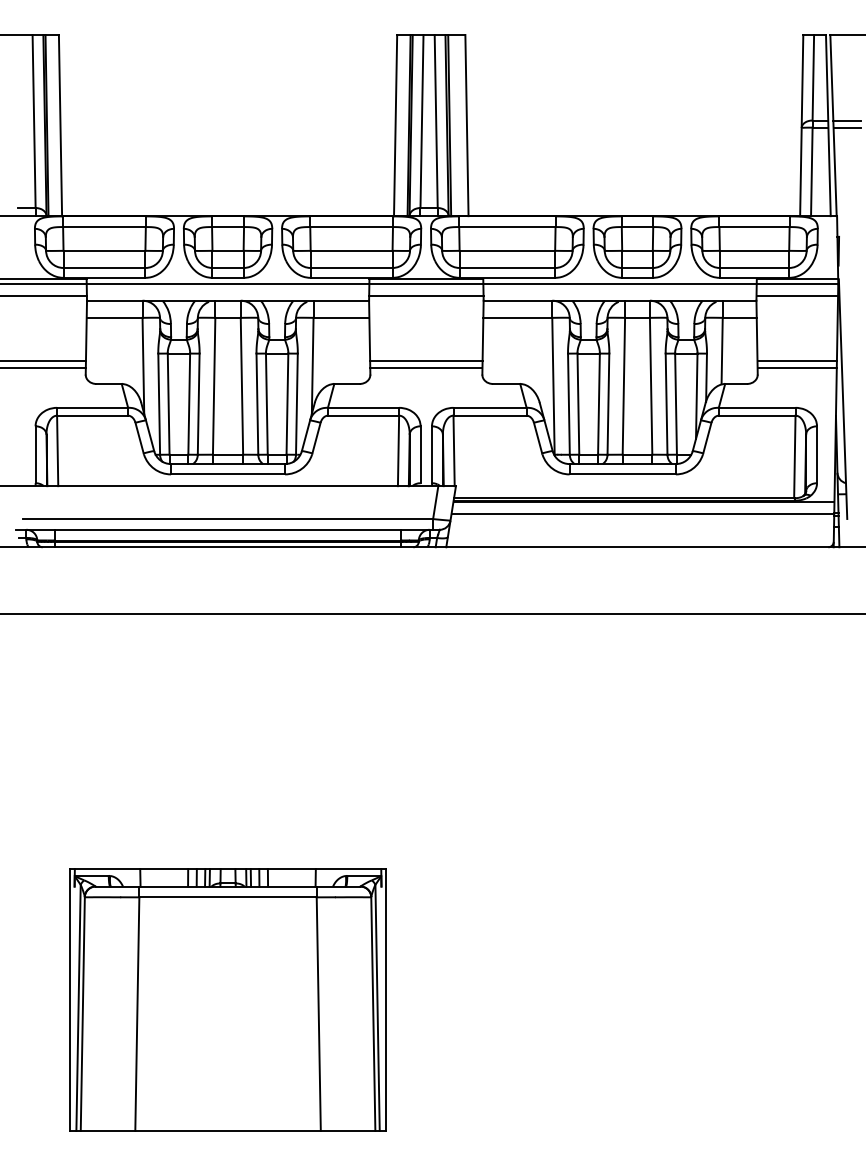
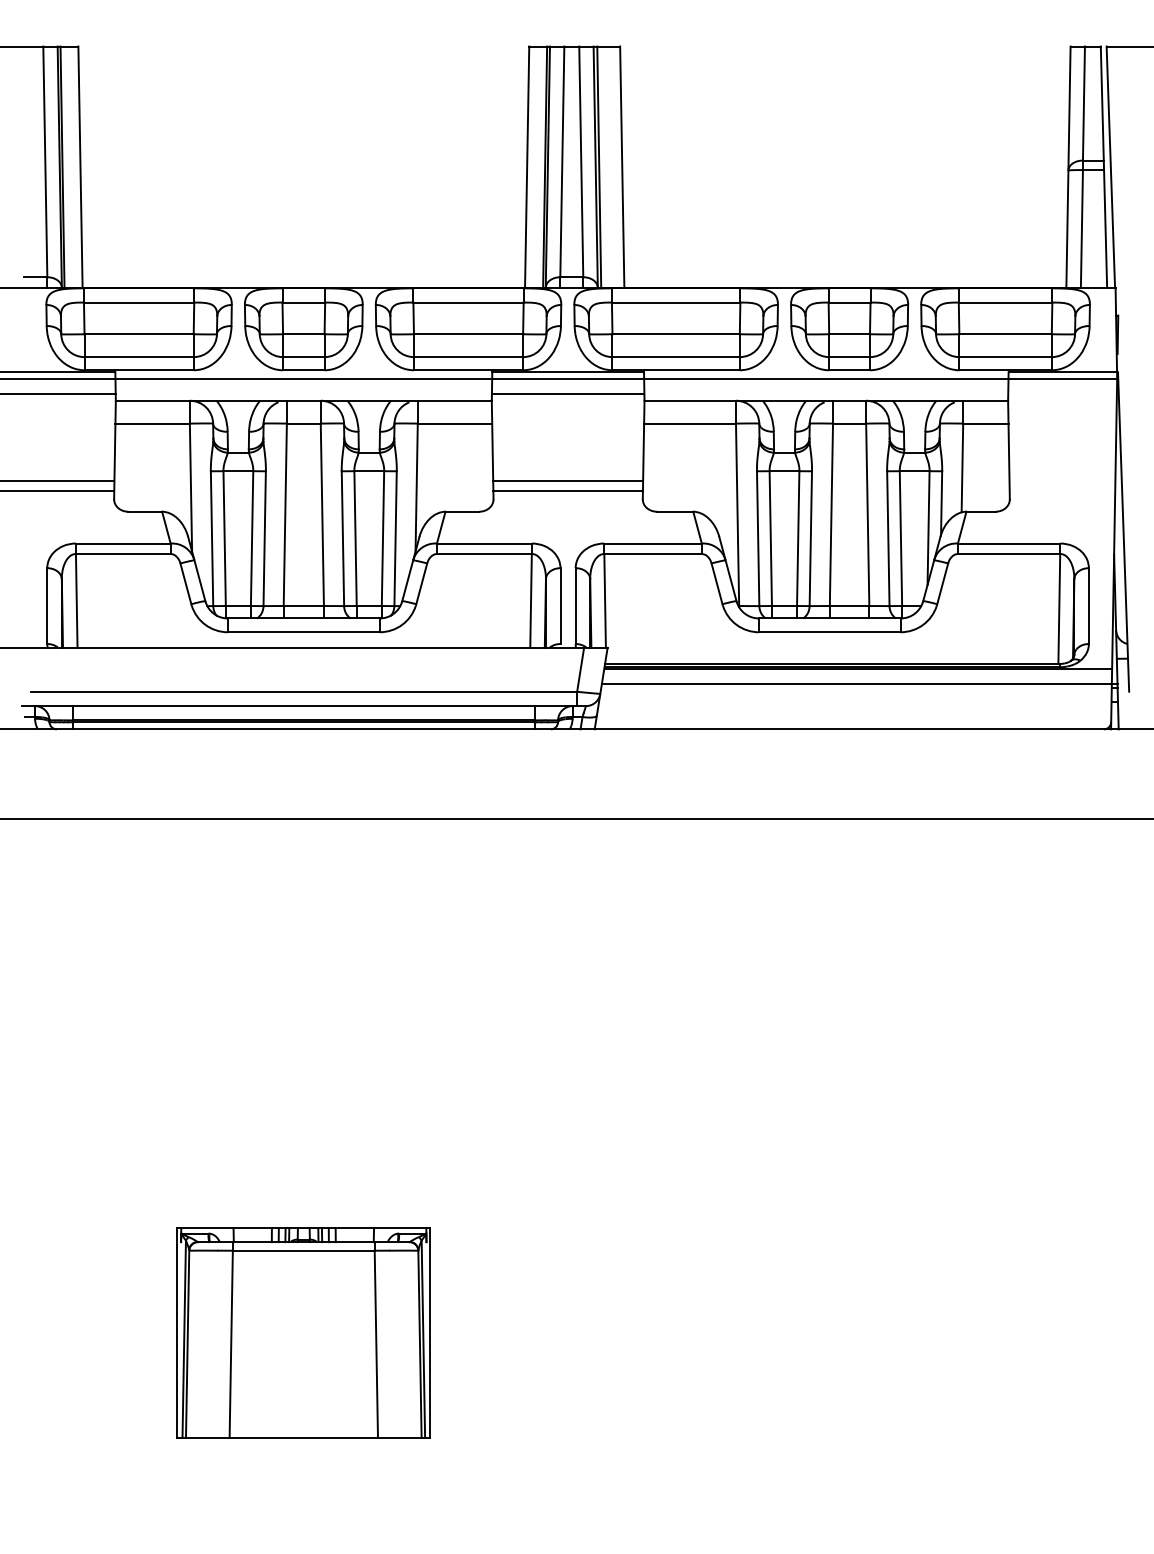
line: (847, 120) -> (1129, 160), removed
line: (847, 127) -> (1129, 169), removed
line: (797, 295) -> (1062, 393), removed
line: (796, 361) -> (1061, 481), removed
line: (796, 368) -> (1061, 491), removed
part: (227, 999) -> (303, 1332), size x0.6

